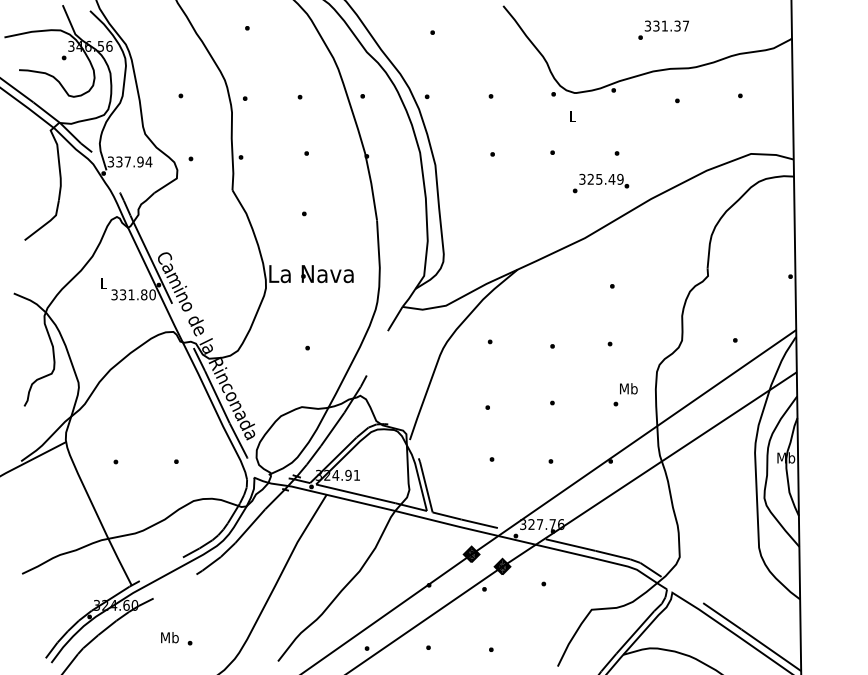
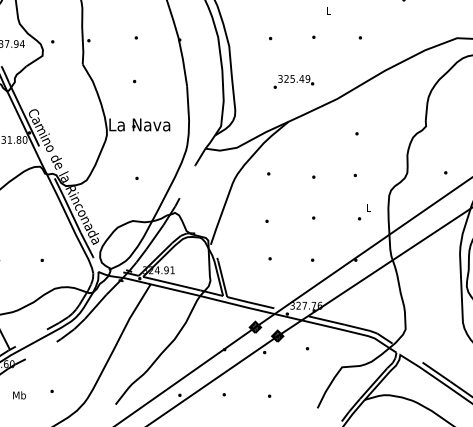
text: (600, 183) -> (293, 81), moved
text: (628, 388) -> (368, 207), Mb -> L
text: (169, 637) -> (19, 395), moved

